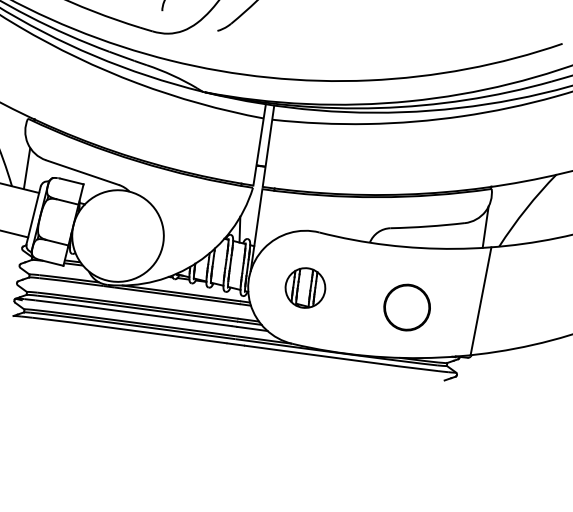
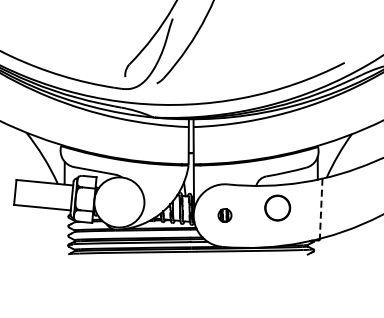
part: (304, 287) -> (224, 215), size x0.6
line: (481, 302) -> (321, 209), solid -> dashed
circle: (406, 306) -> (277, 207), moved

